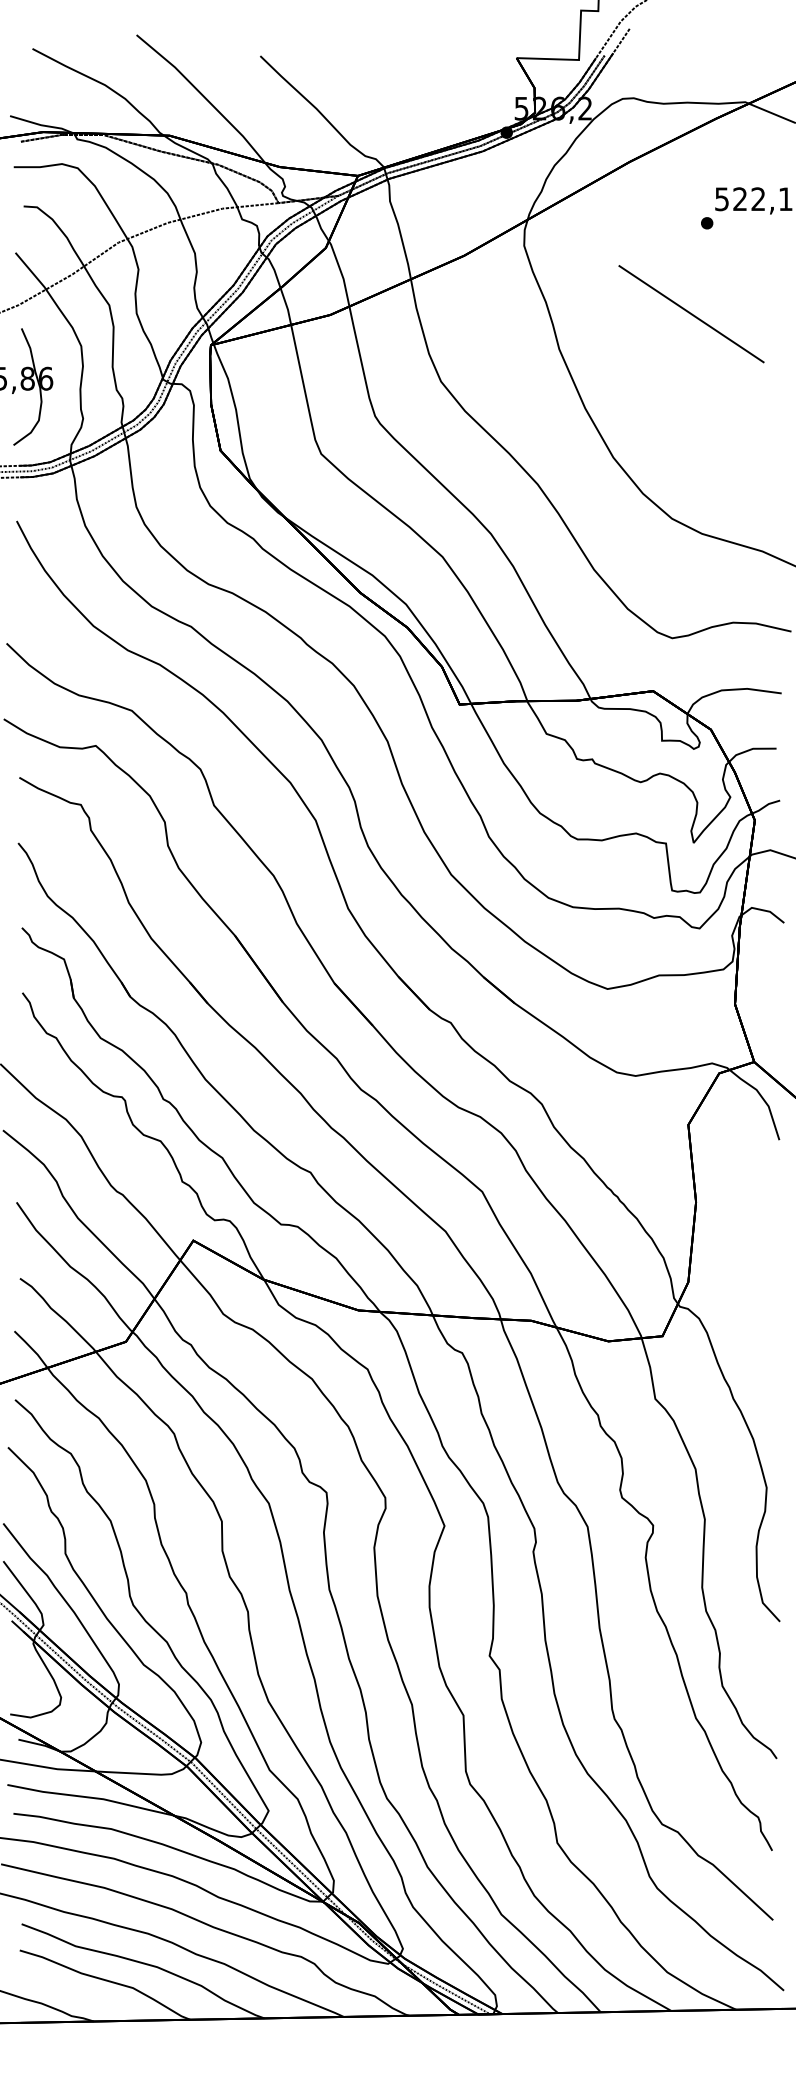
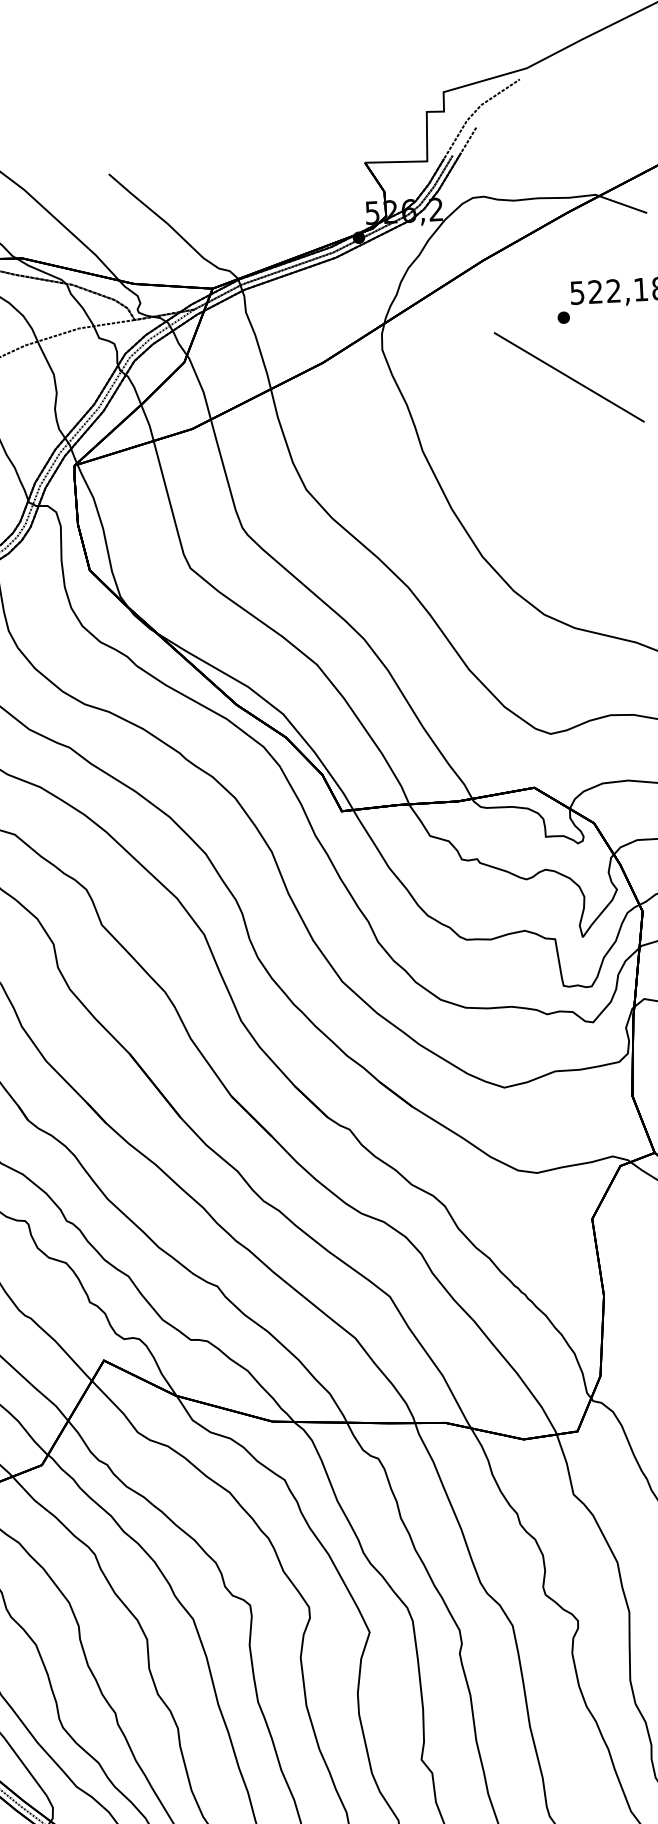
line: (691, 314) -> (569, 377), moved

